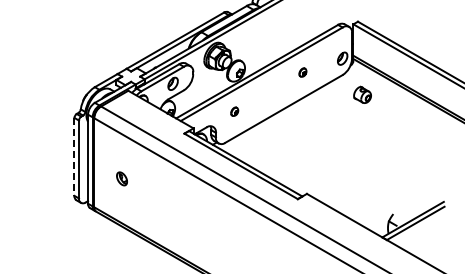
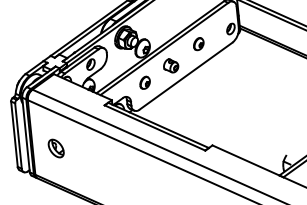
part: (302, 72) -> (198, 44), size x1.67
part: (362, 94) -> (170, 65), moved
part: (234, 111) -> (144, 82), size x1.67
line: (74, 156) -> (14, 133), dashed -> solid
part: (121, 178) -> (55, 148), size x1.67

